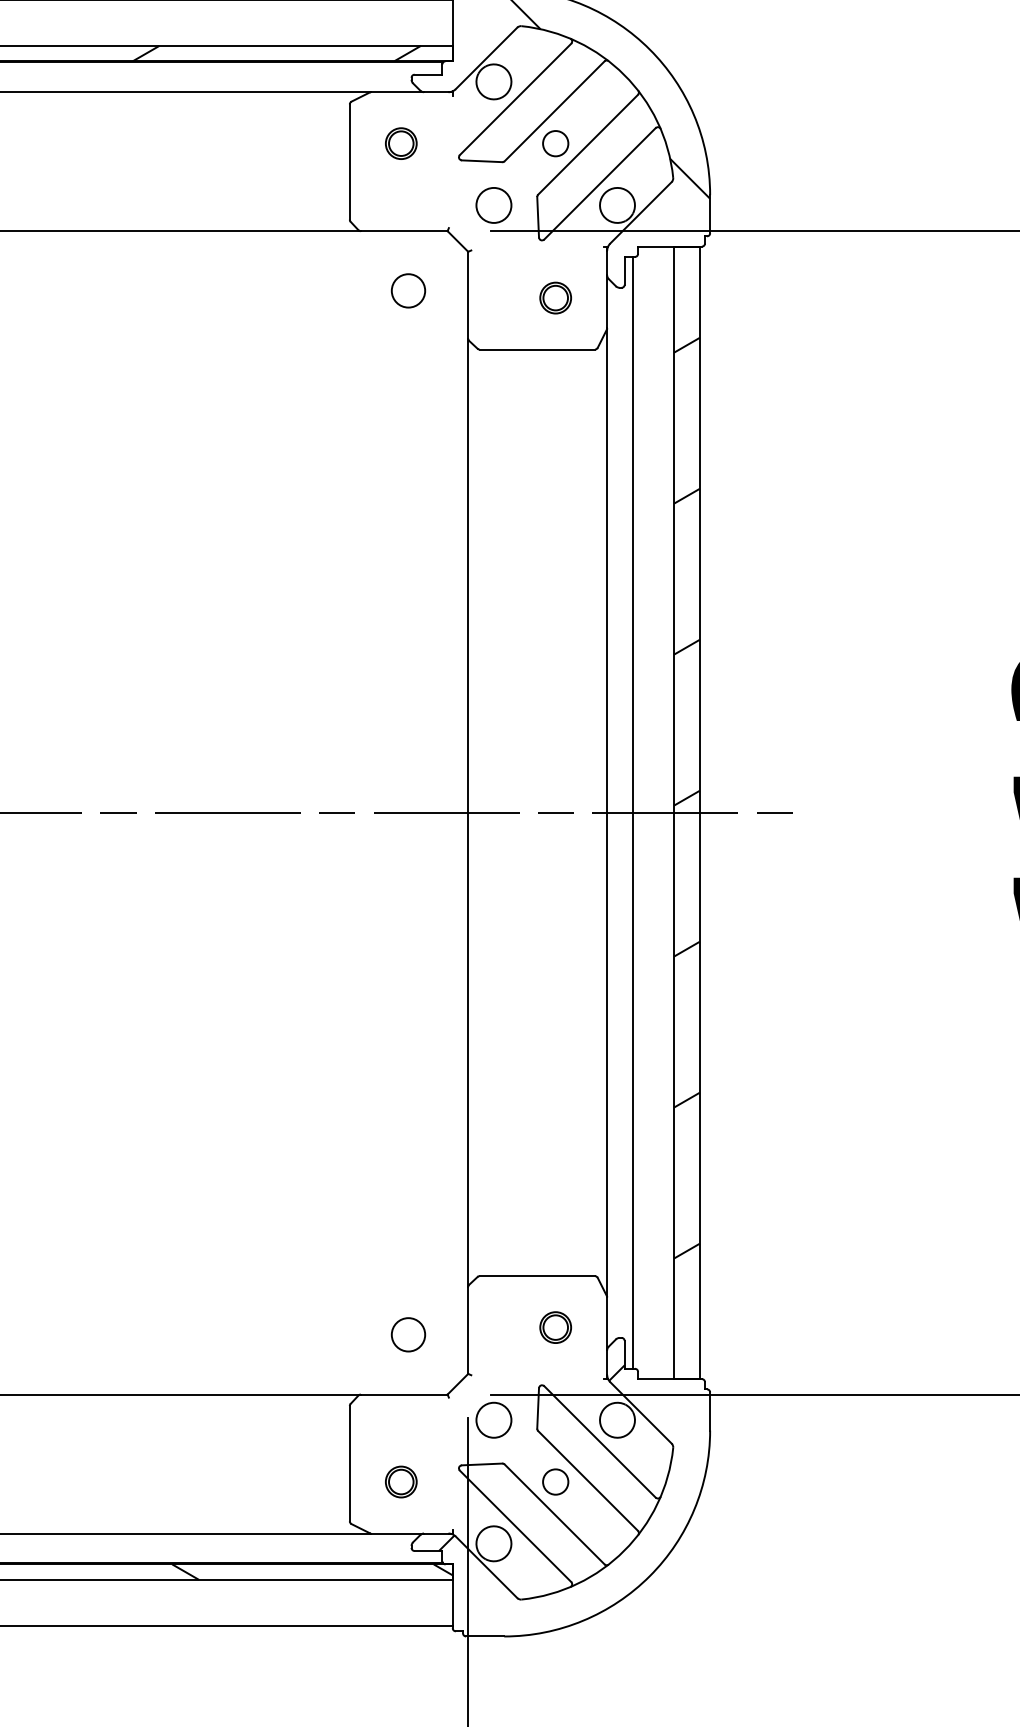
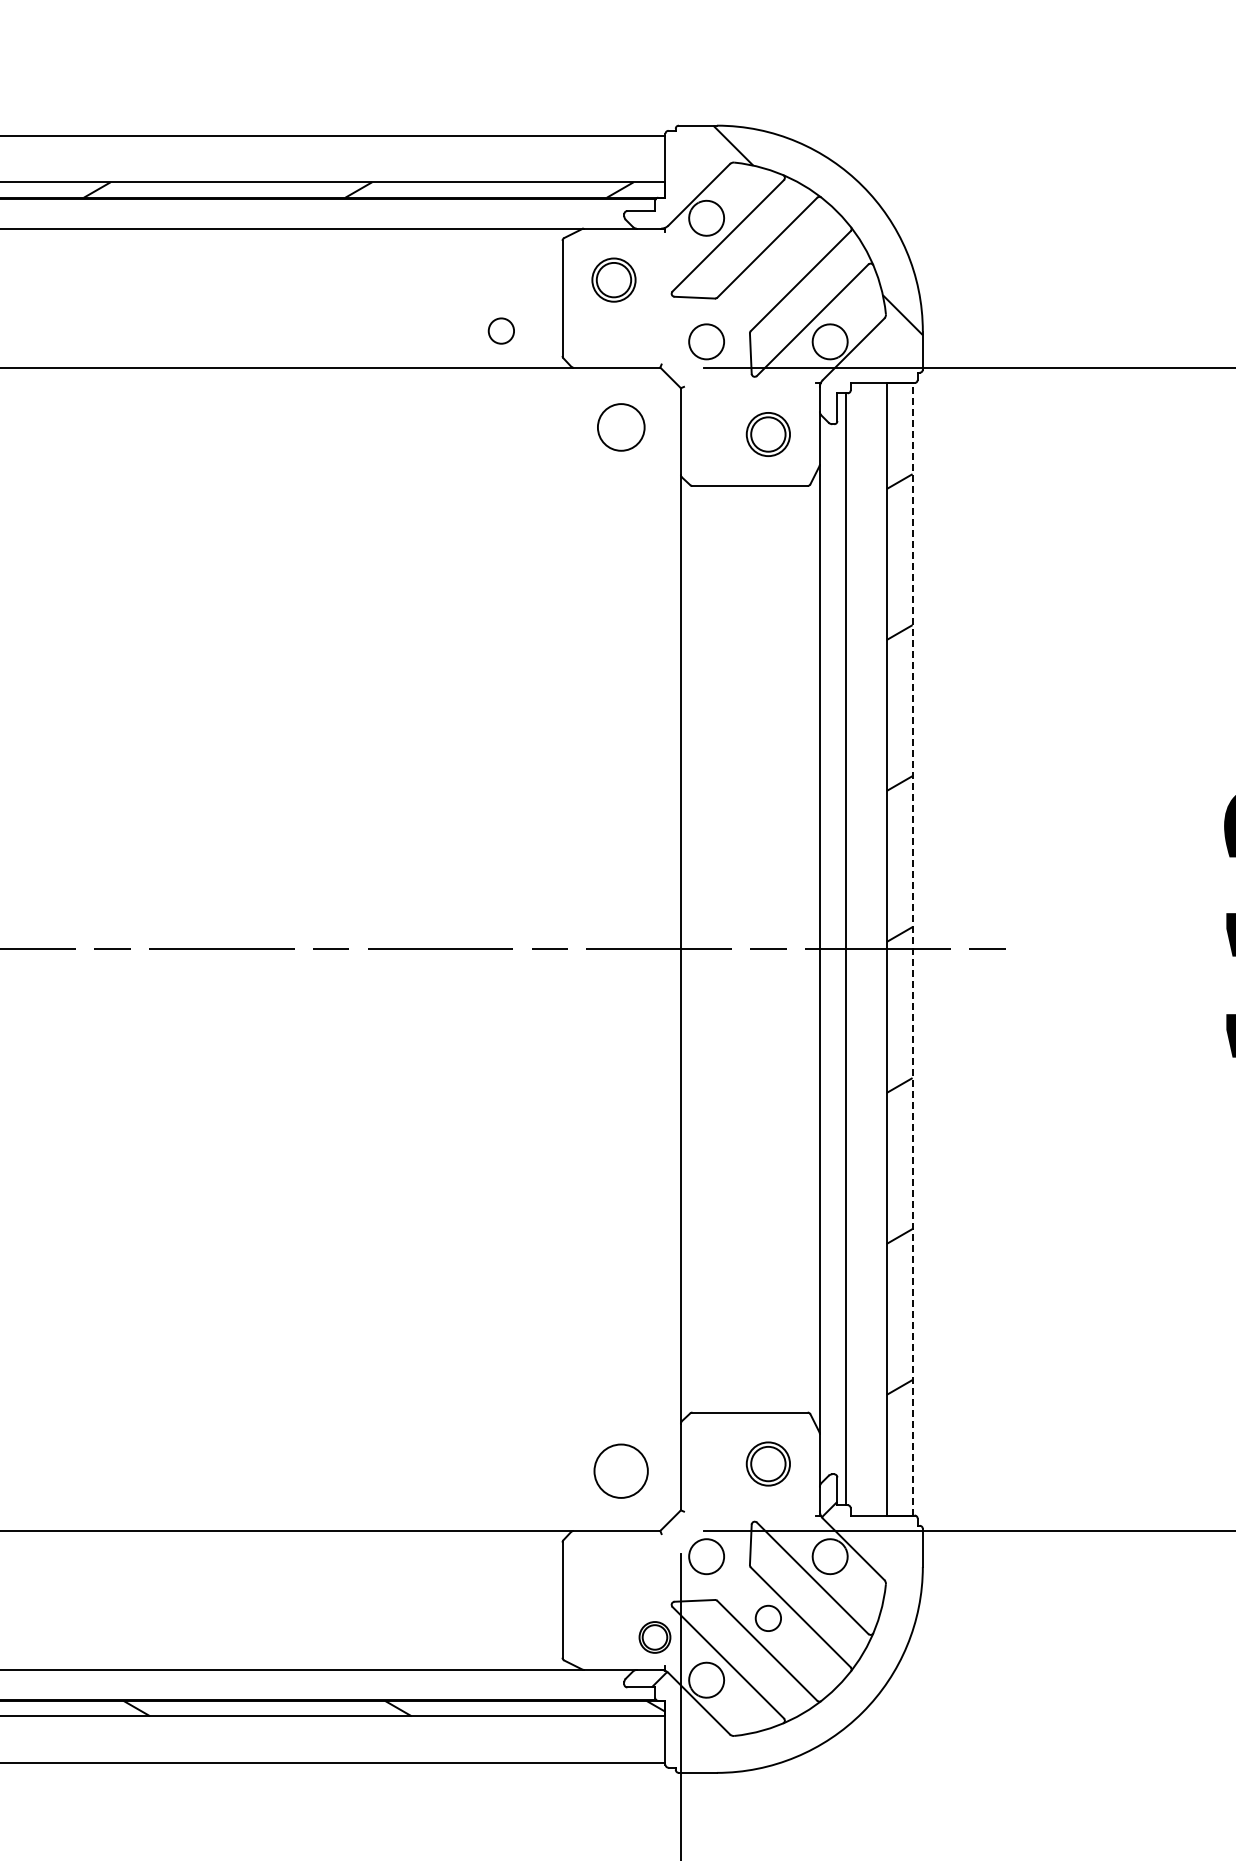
part: (400, 143) -> (613, 279), size x1.4
circle: (554, 143) -> (500, 330), moved
circle: (407, 290) -> (620, 426), size x1.4
part: (555, 298) -> (768, 434), size x1.4
line: (699, 812) -> (912, 948), solid -> dashed
part: (555, 1327) -> (768, 1463), size x1.4
circle: (407, 1334) -> (620, 1470), size x1.6
part: (400, 1482) -> (654, 1637), moved

